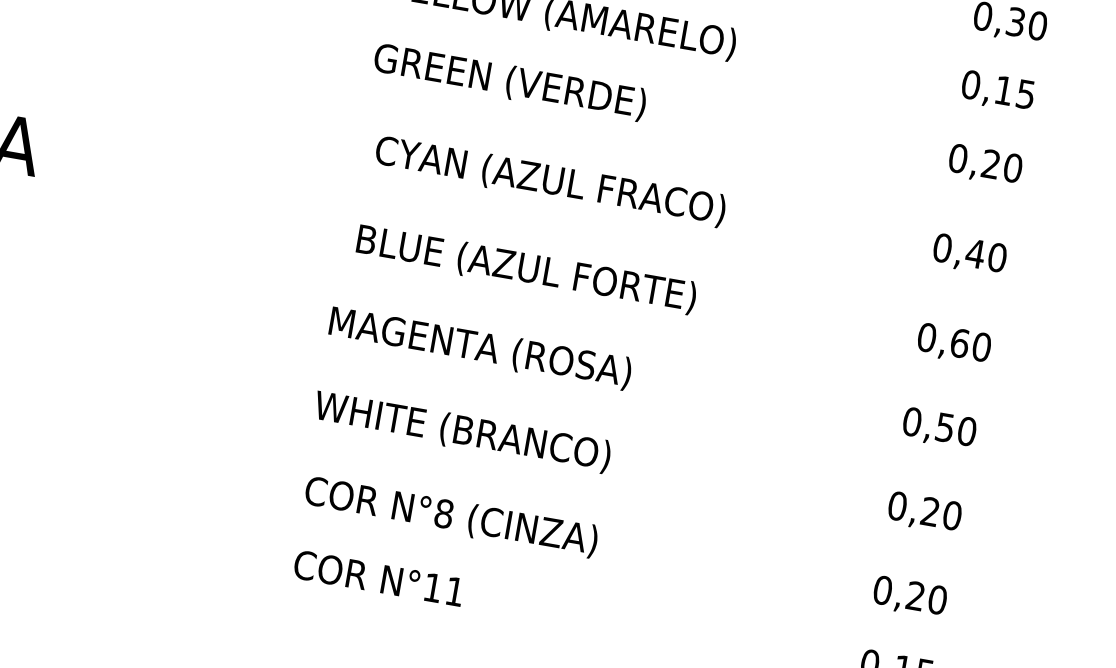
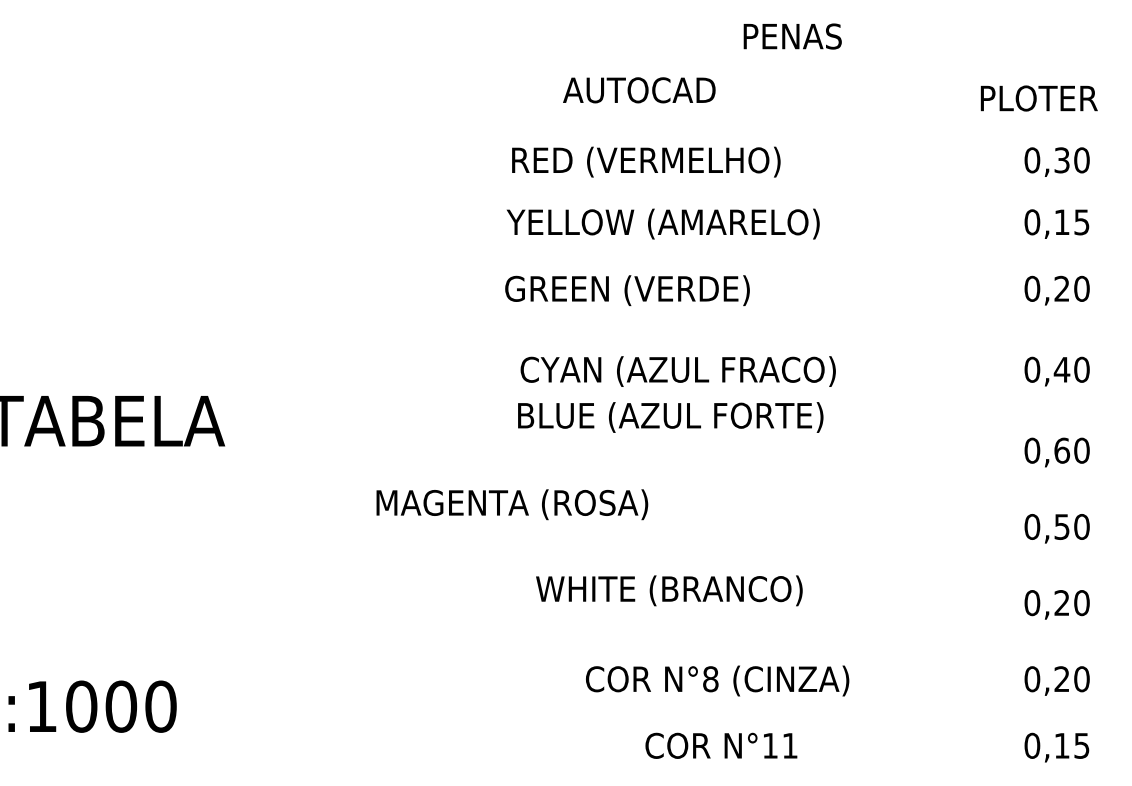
text: (526, 269) -> (670, 417), moved
text: (480, 348) -> (512, 504), moved
text: (462, 431) -> (669, 590), moved
text: (451, 516) -> (717, 680), moved
text: (378, 578) -> (721, 745), moved

